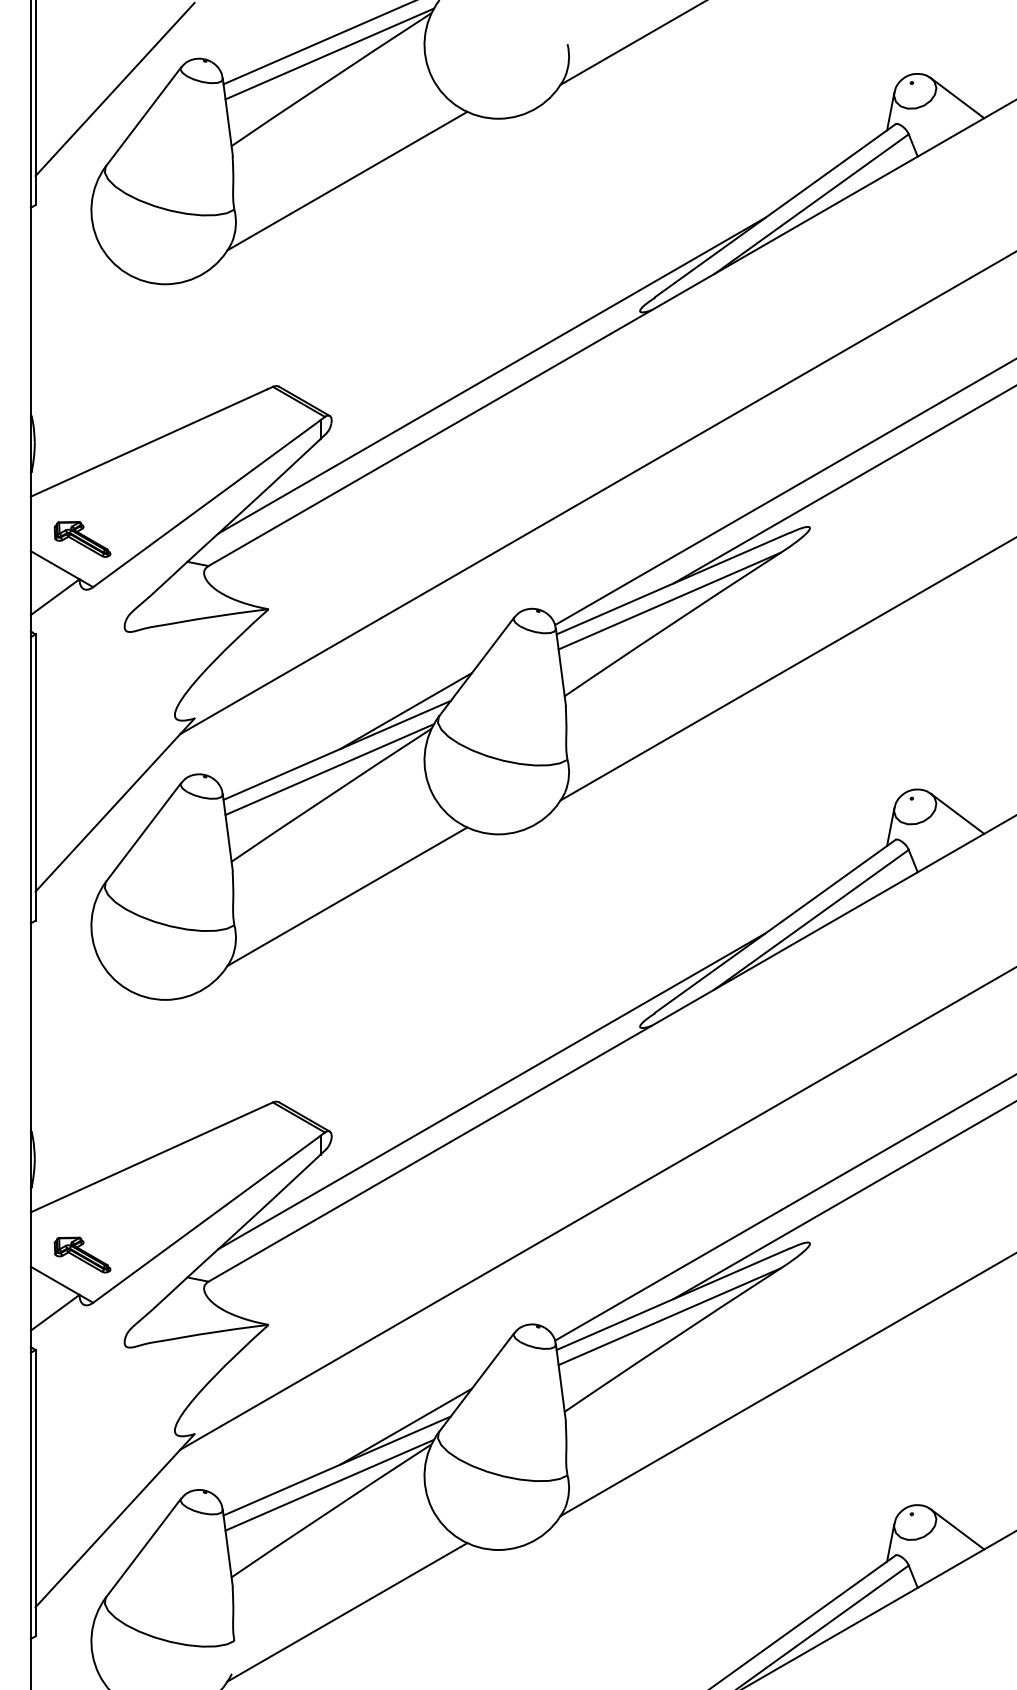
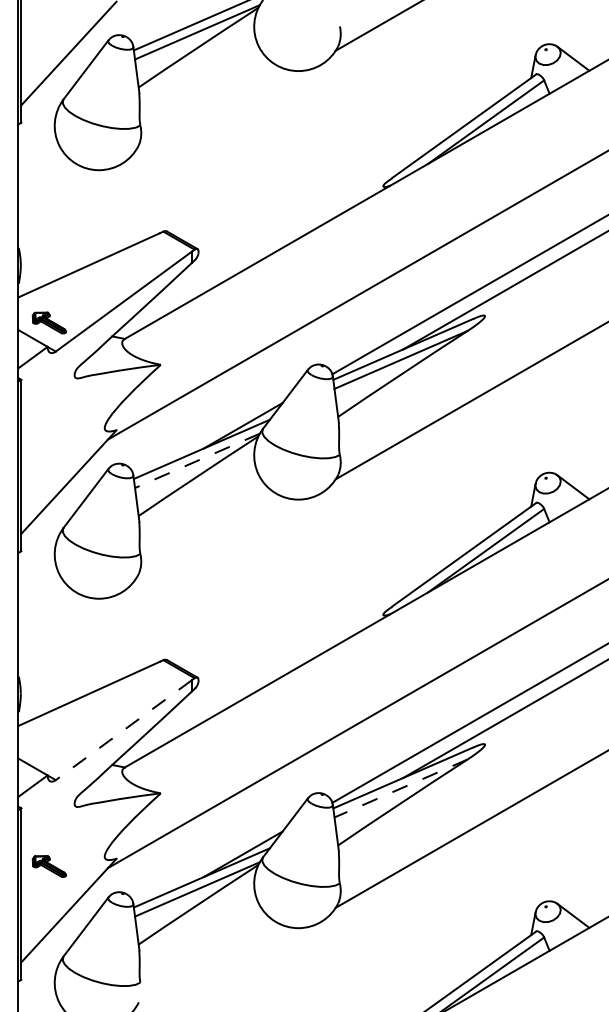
line: (346, 179) -> (207, 107), removed
line: (491, 374) -> (294, 224), removed
line: (329, 770) -> (197, 461), solid -> dashed
line: (346, 895) -> (207, 536), removed
line: (491, 1091) -> (294, 653), removed
line: (206, 1219) -> (123, 730), solid -> dashed
part: (81, 1254) -> (48, 866), moved
line: (670, 1316) -> (401, 788), solid -> dashed
line: (346, 1612) -> (207, 965), removed

